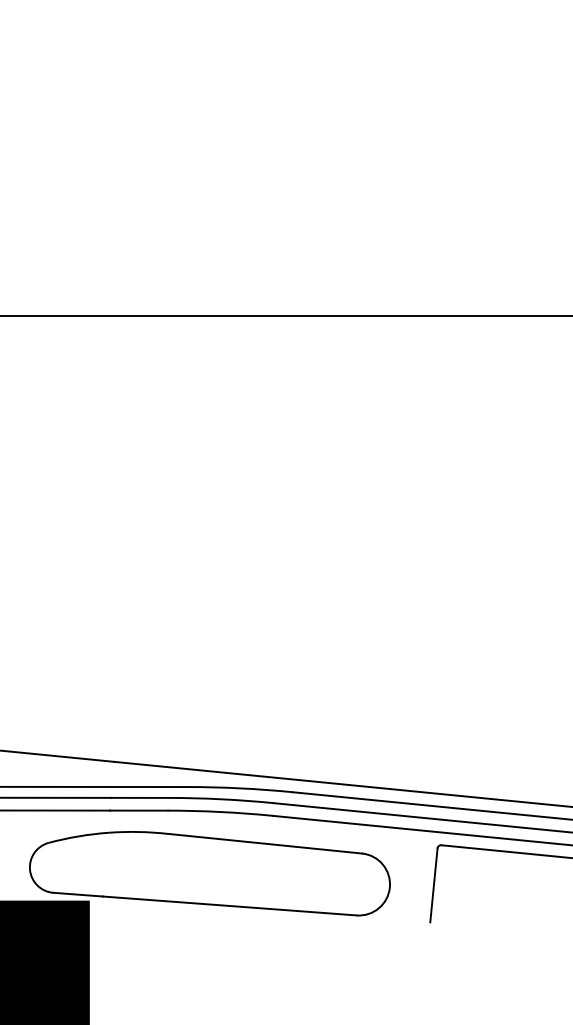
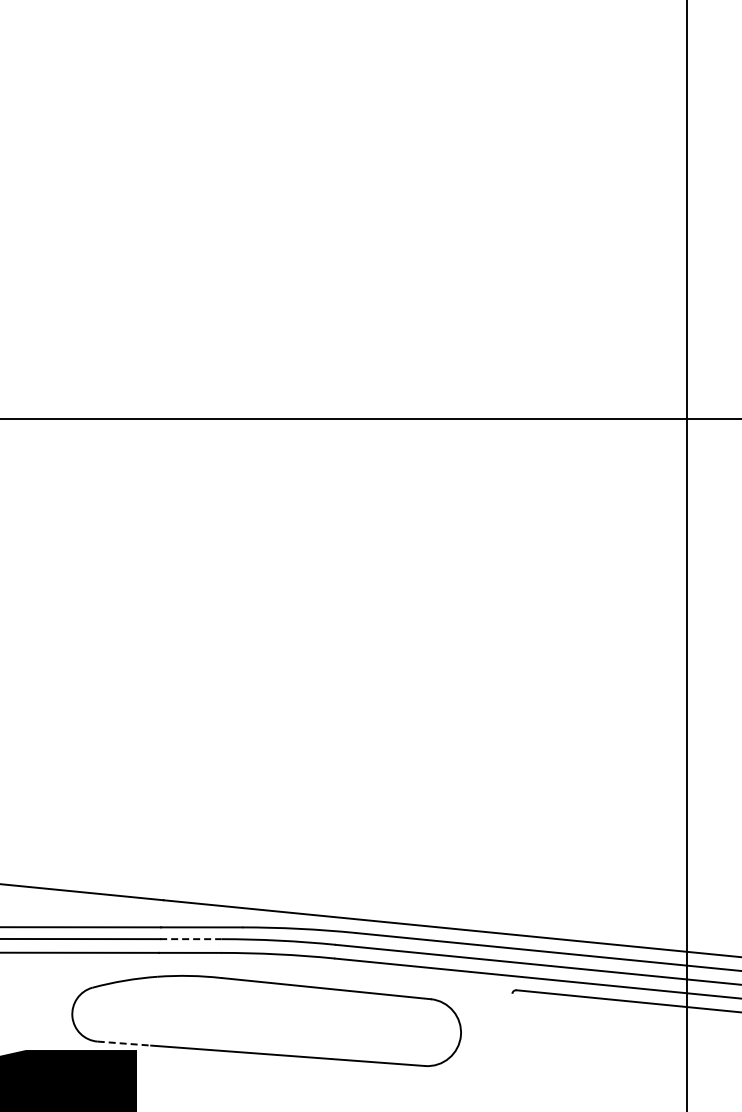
line: (139, 798) -> (190, 939), solid -> dashed
line: (433, 885) -> (508, 1033), removed
line: (78, 894) -> (124, 1043), solid -> dashed

